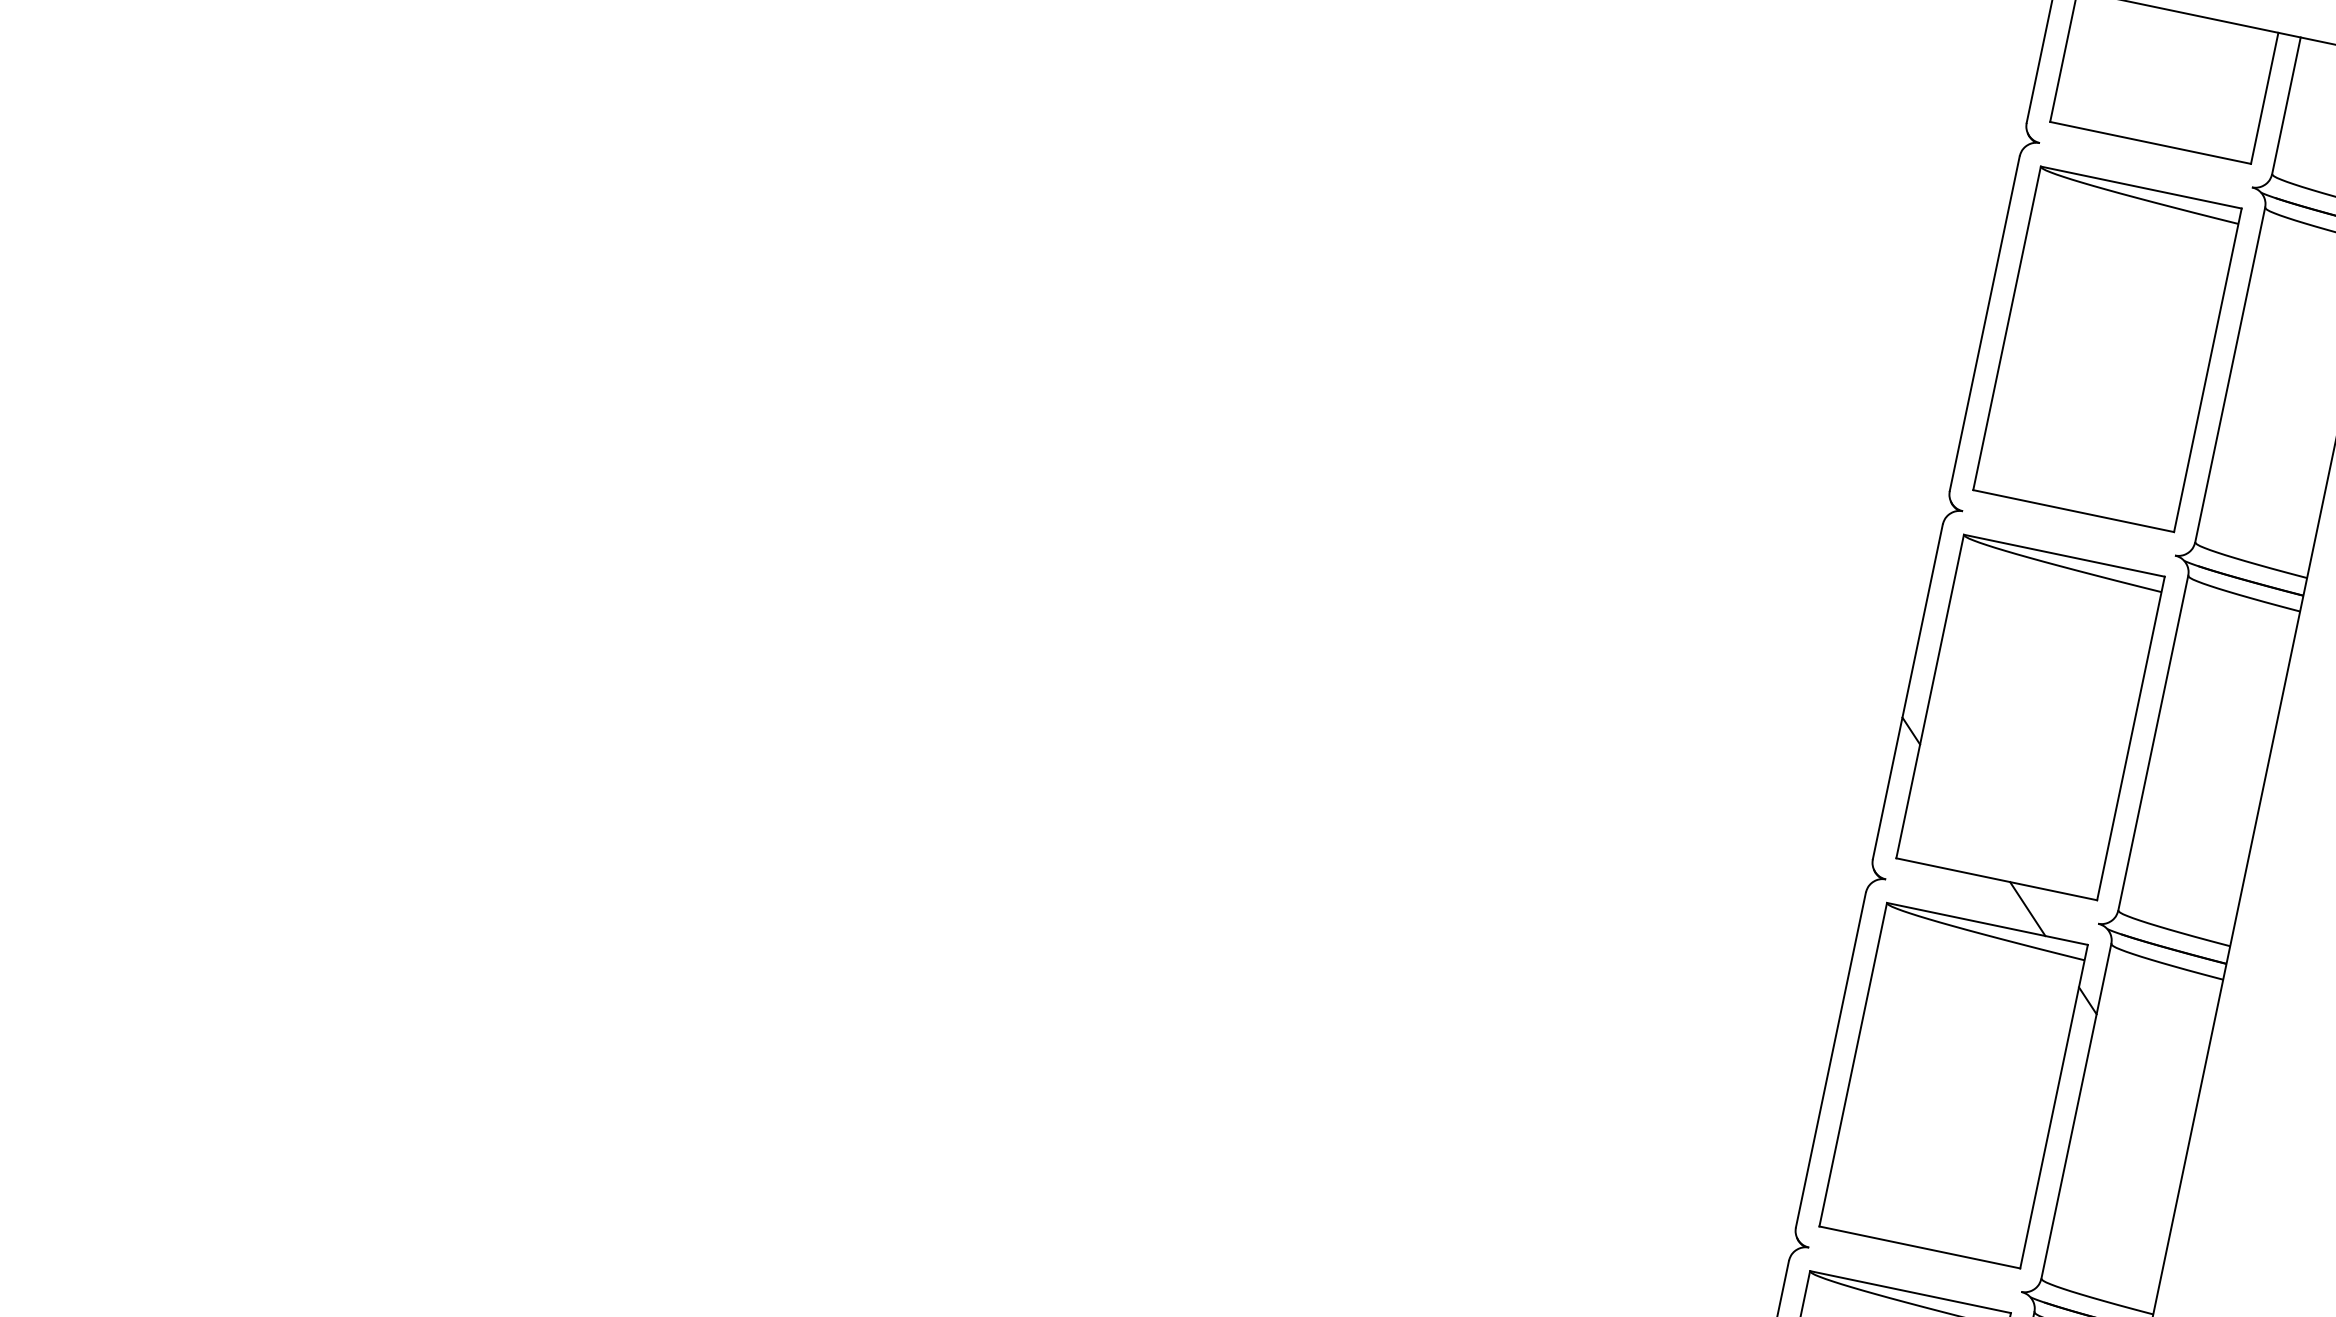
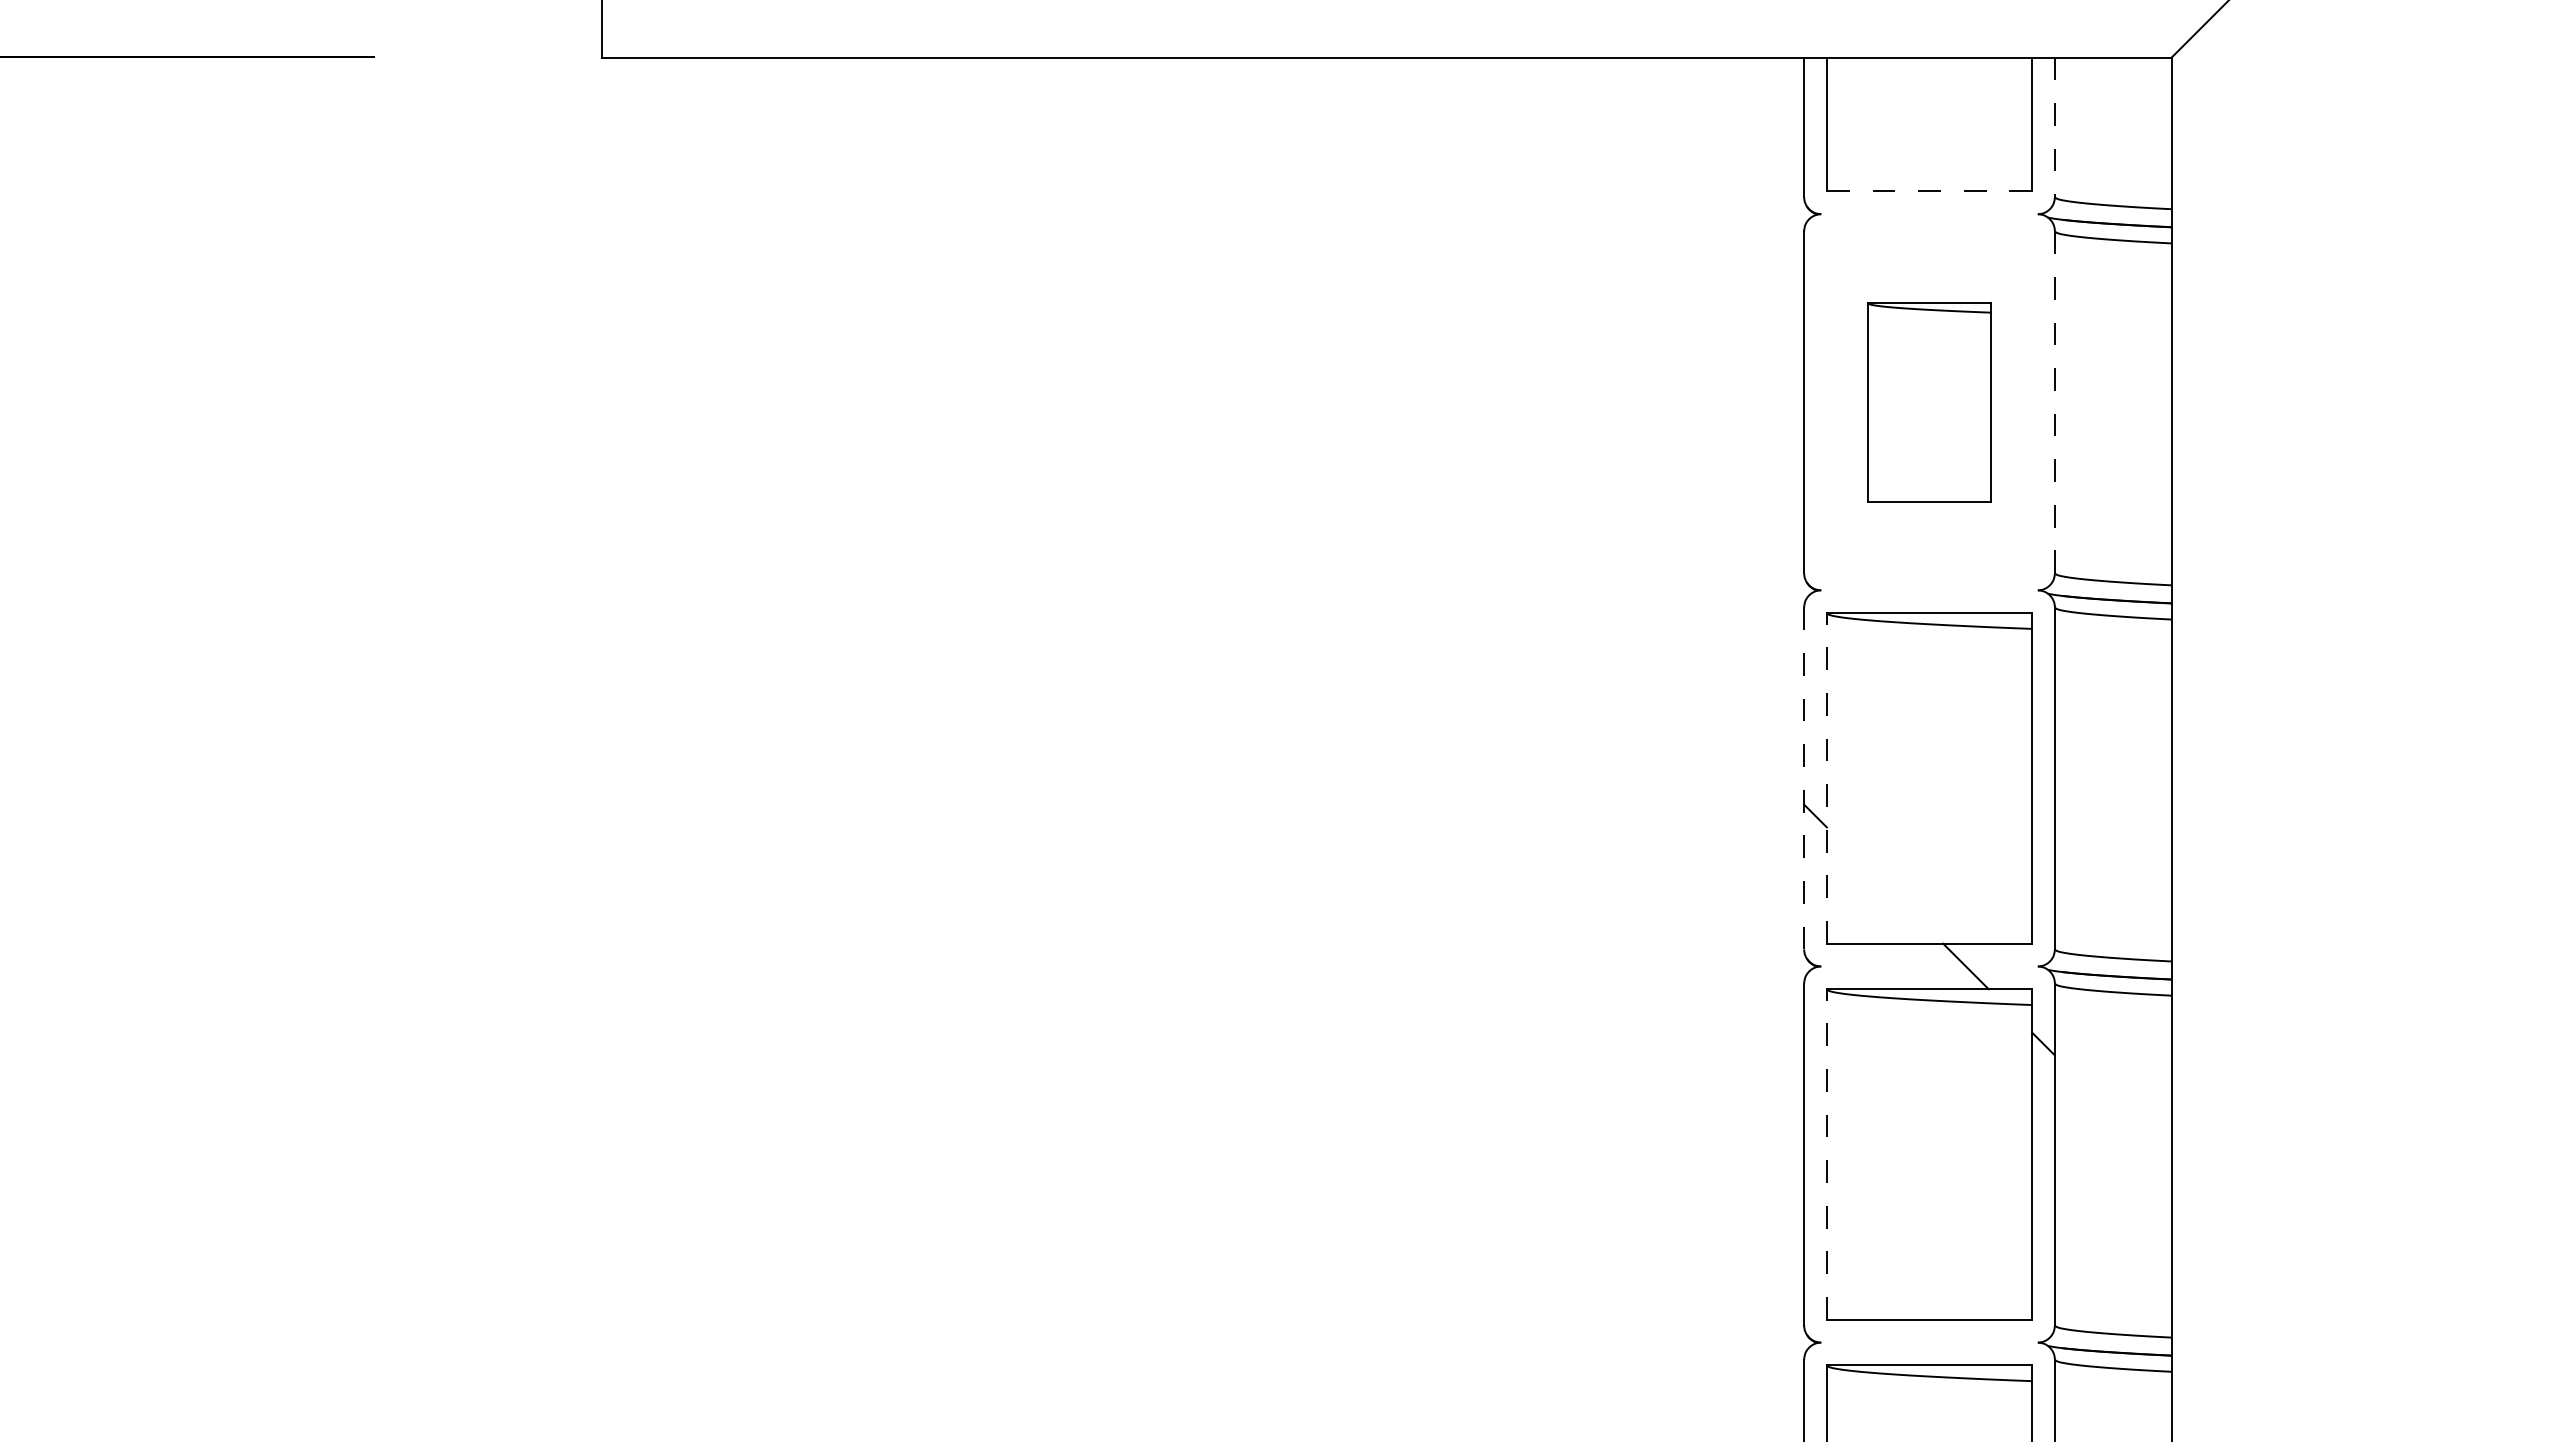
line: (2286, 105) -> (2054, 127), solid -> dashed
line: (2150, 142) -> (1929, 191), solid -> dashed
part: (2107, 349) -> (1929, 402), size x0.6
line: (2229, 375) -> (2054, 402), solid -> dashed
line: (1908, 692) -> (1804, 778), solid -> dashed
line: (1929, 695) -> (1826, 777), solid -> dashed
line: (1852, 1064) -> (1826, 1154), solid -> dashed

